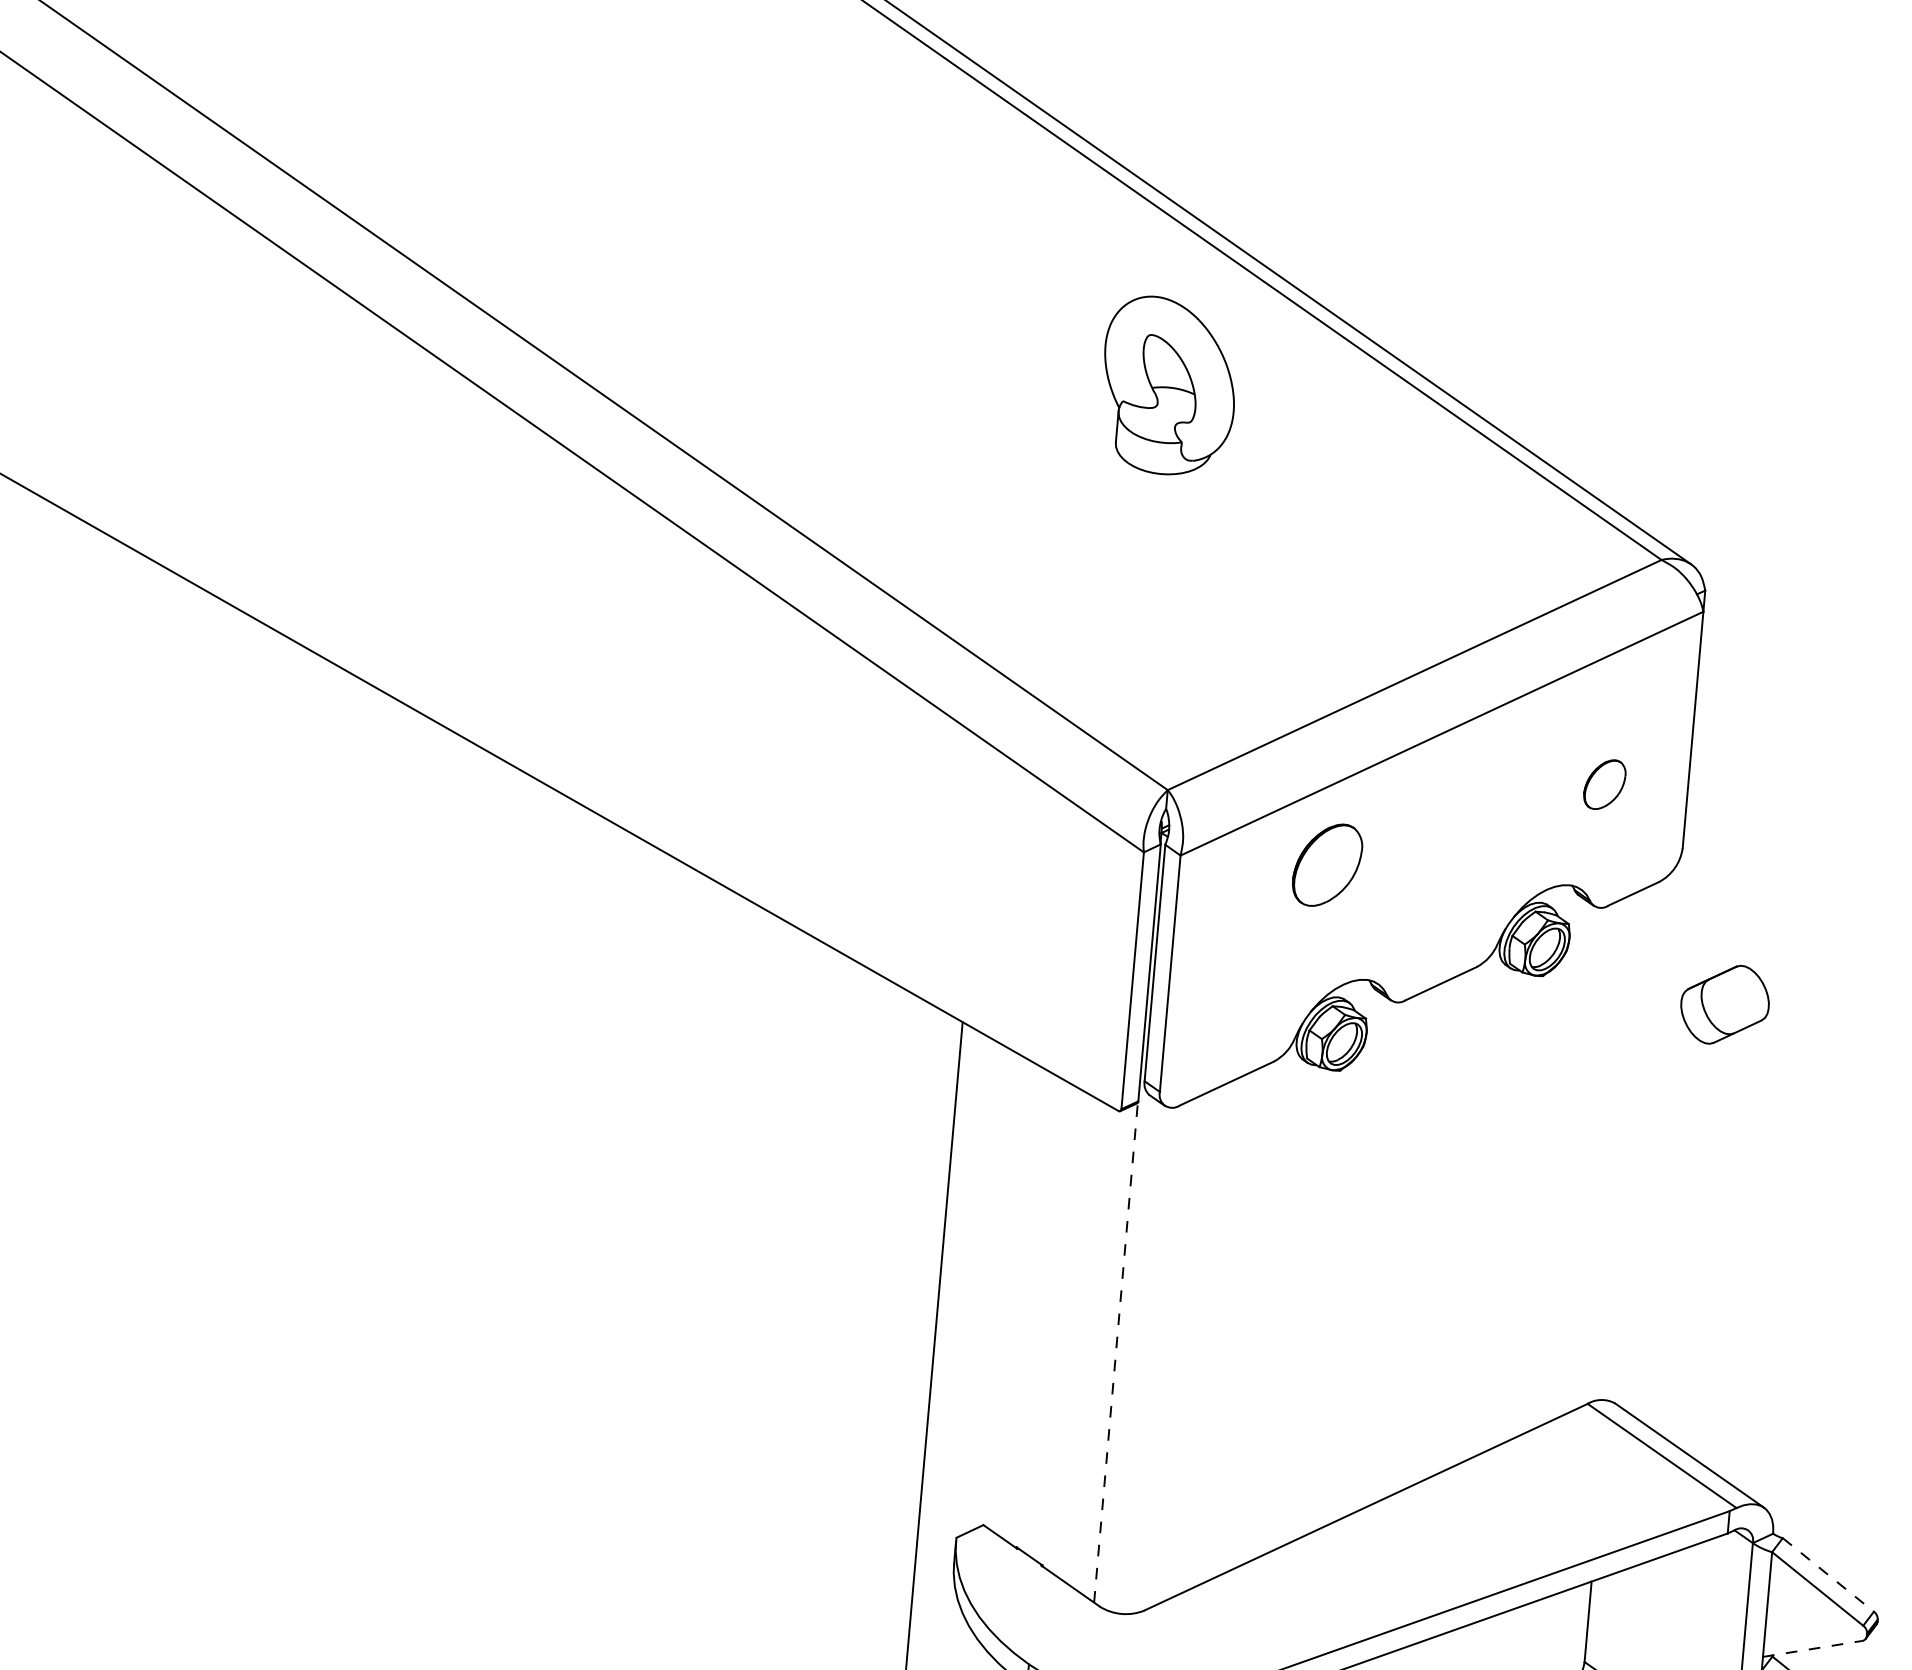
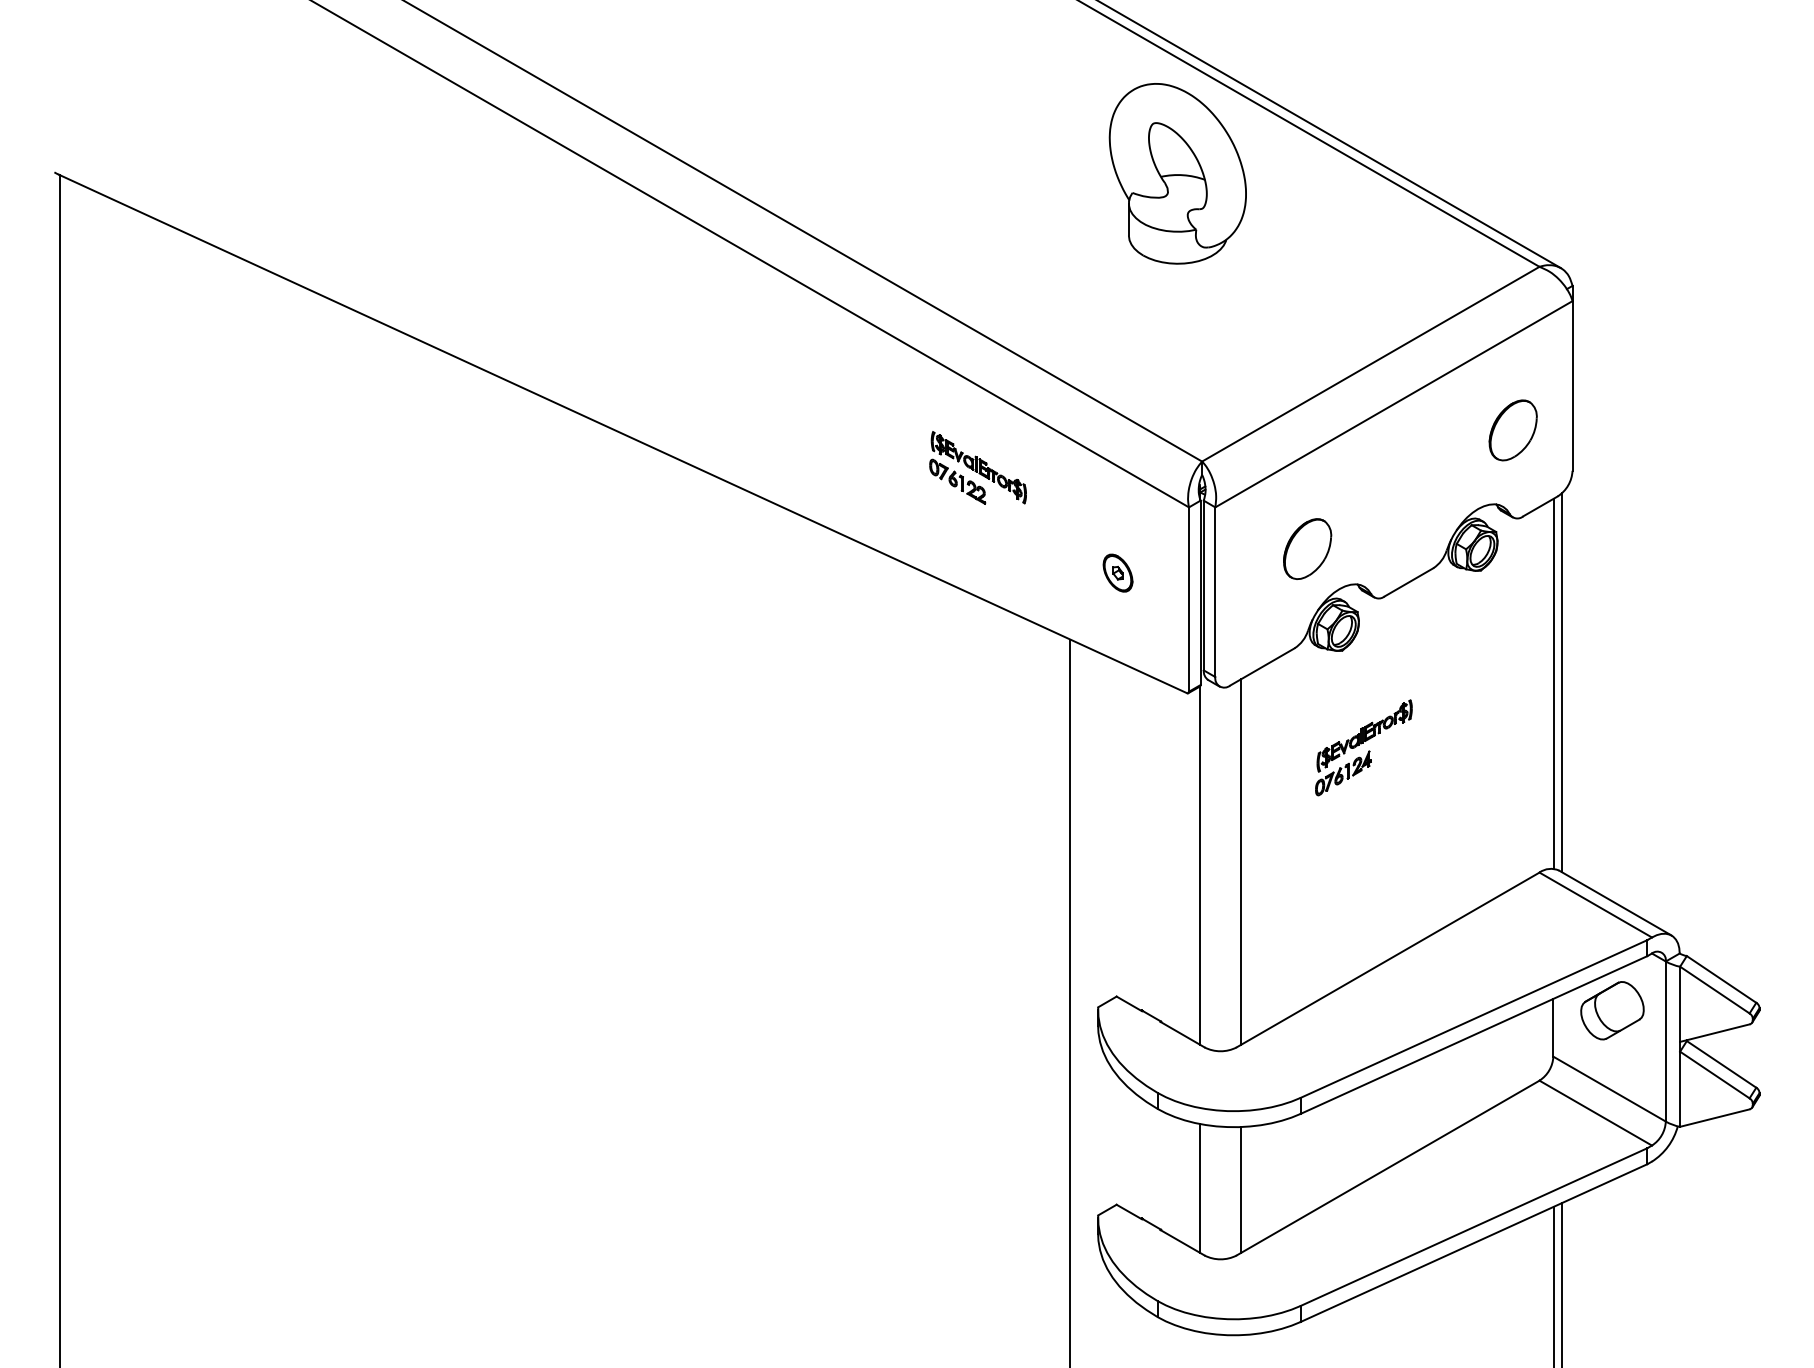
part: (1168, 385) -> (1177, 173), size x1.43
part: (854, 771) -> (977, 467), added
part: (1603, 784) -> (1512, 430), size x1.67
part: (1327, 864) -> (1307, 548), moved
part: (1036, 934) -> (1117, 572), added
part: (1725, 1004) -> (1612, 1010), moved
line: (1642, 1141) -> (1562, 682), added
line: (1630, 1142) -> (1553, 683), added
part: (1357, 1208) -> (1363, 747), added
line: (1116, 1351) -> (1200, 864), dashed -> solid
line: (1172, 1351) -> (1240, 861), added
line: (1828, 1575) -> (1721, 979), dashed -> solid
line: (1811, 1649) -> (1714, 1033), dashed -> solid

